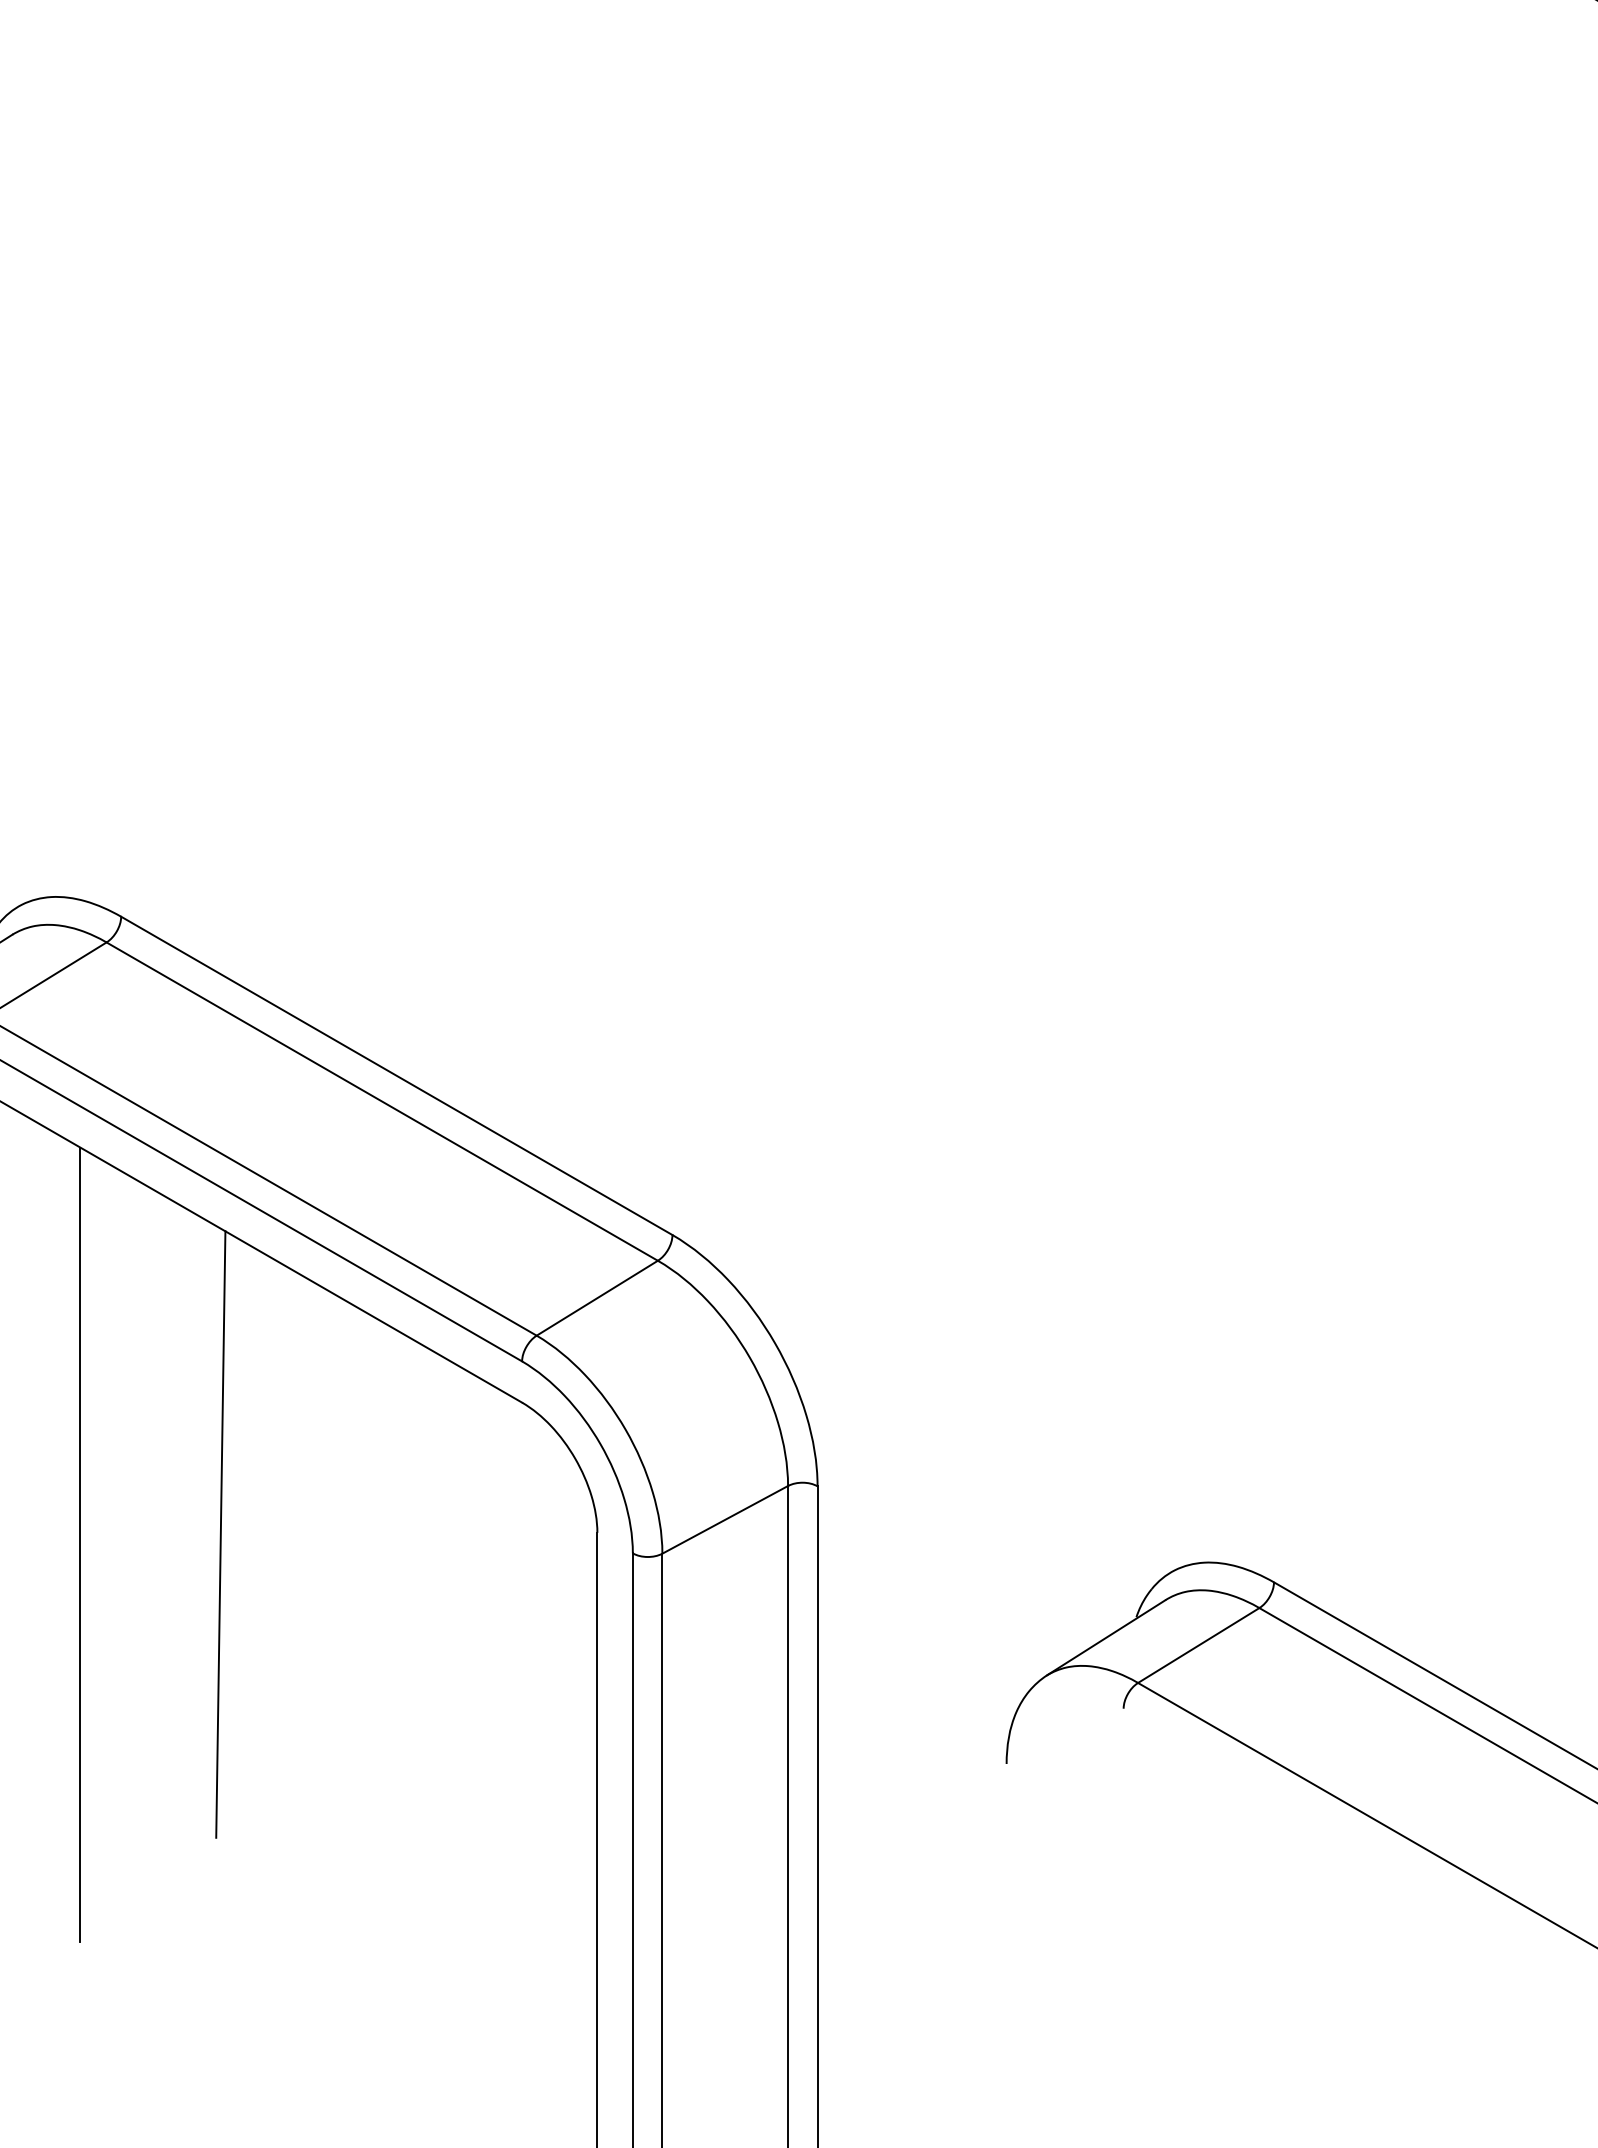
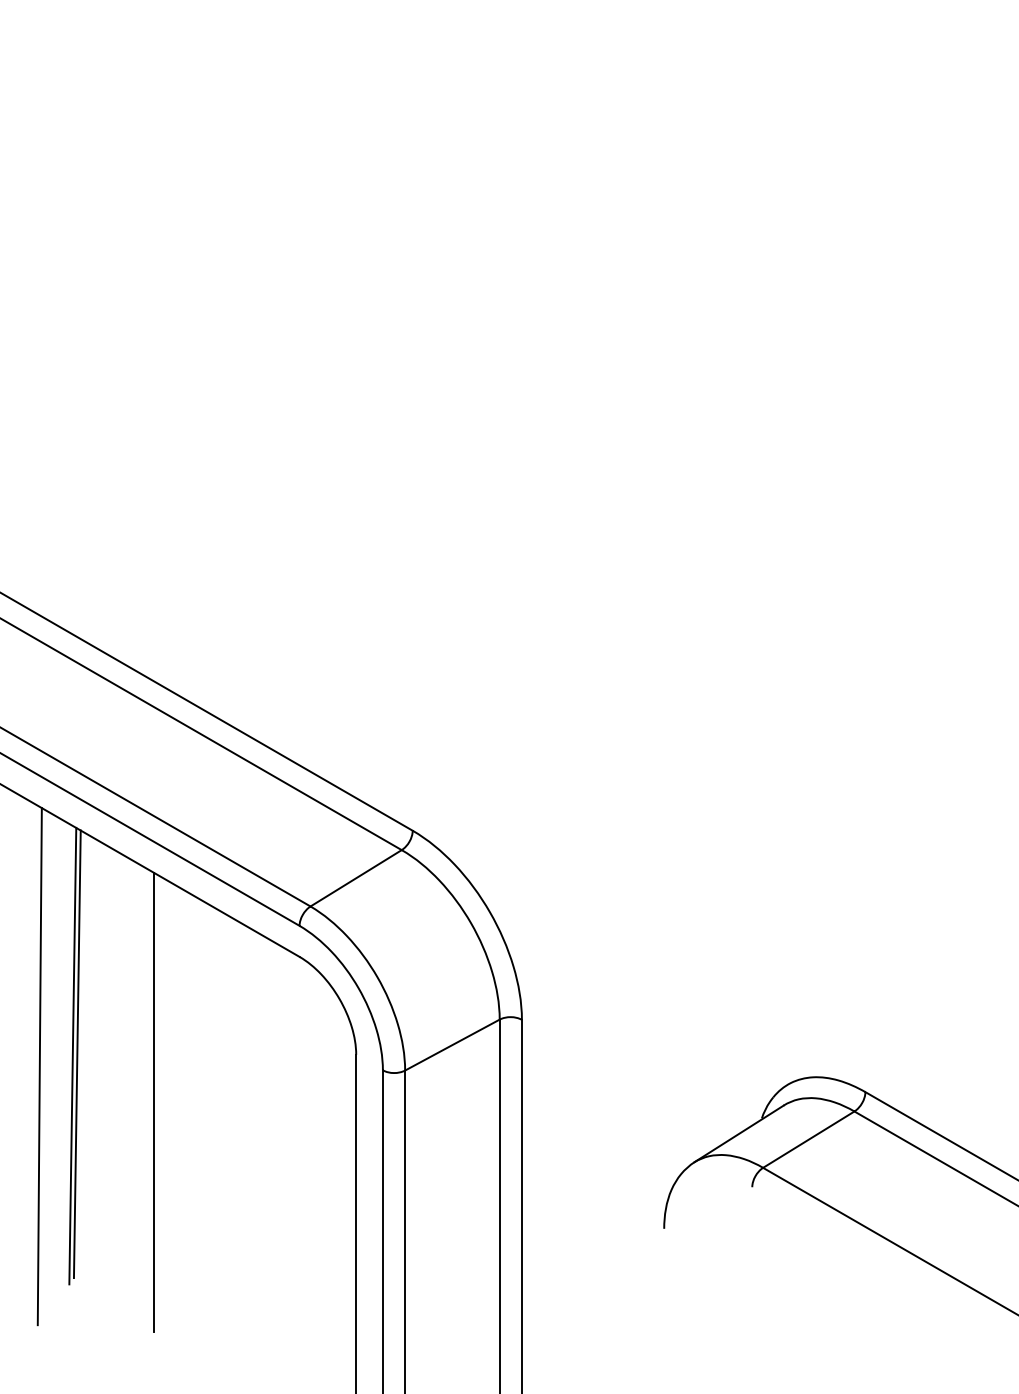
line: (226, 1531) -> (77, 1053), added
line: (176, 1548) -> (39, 1066), added
line: (329, 1596) -> (154, 1102), added

